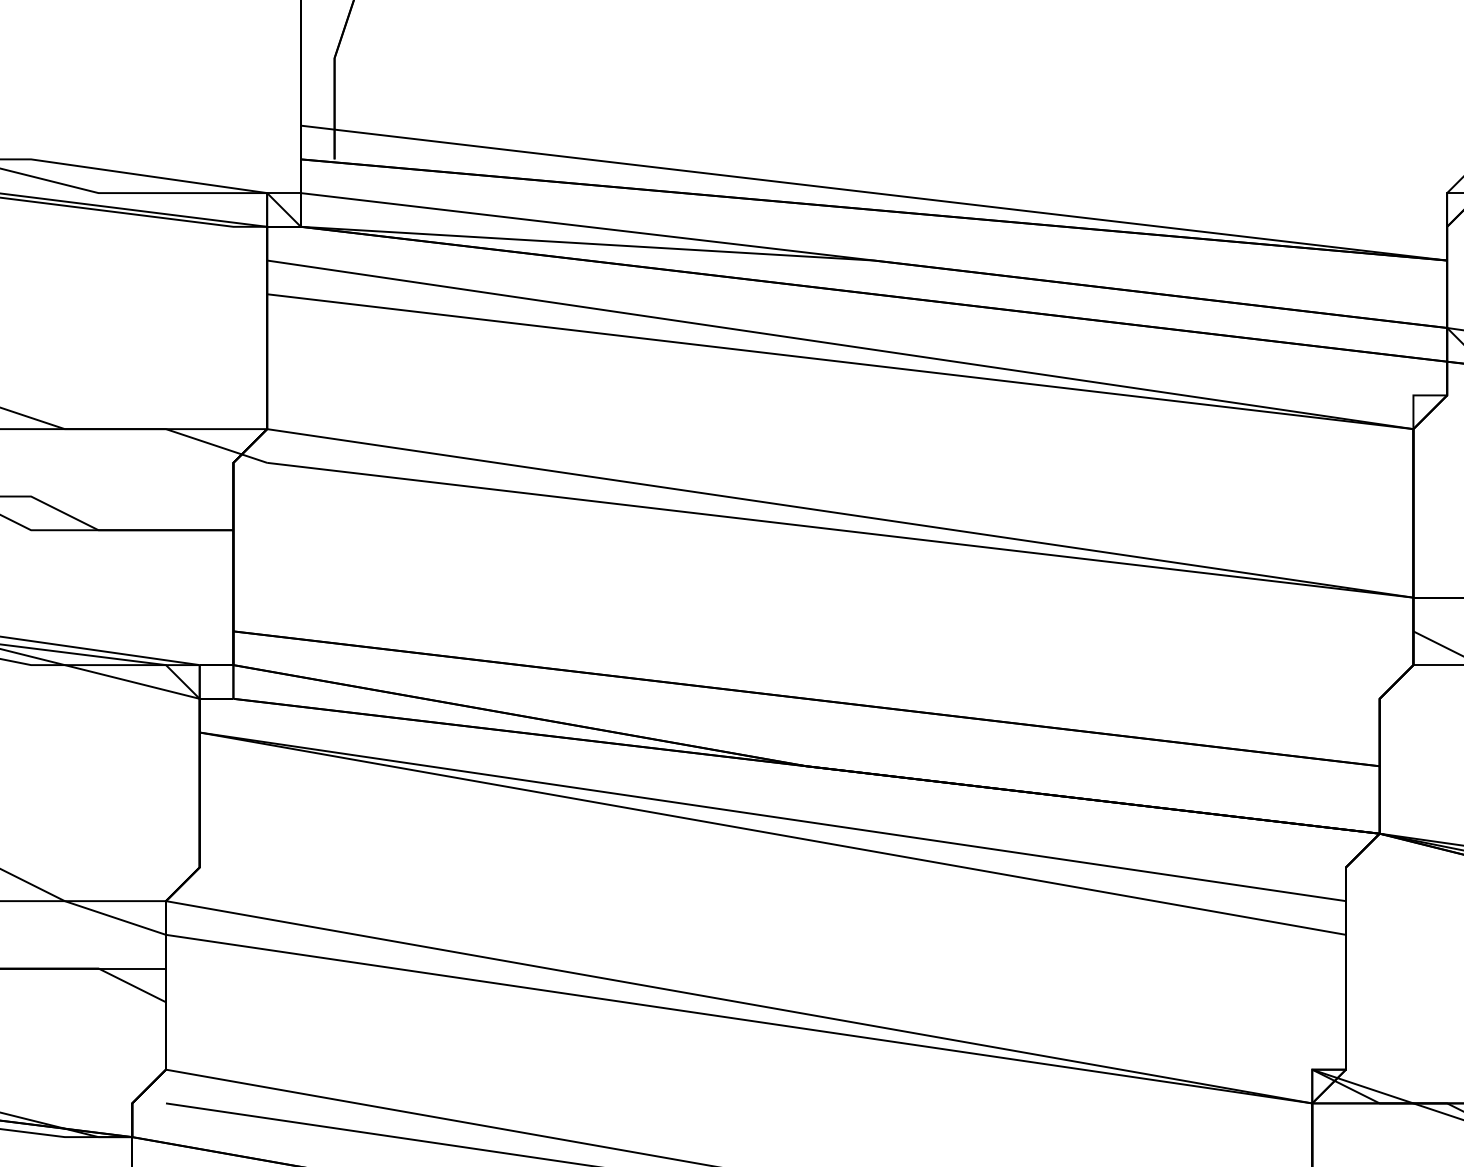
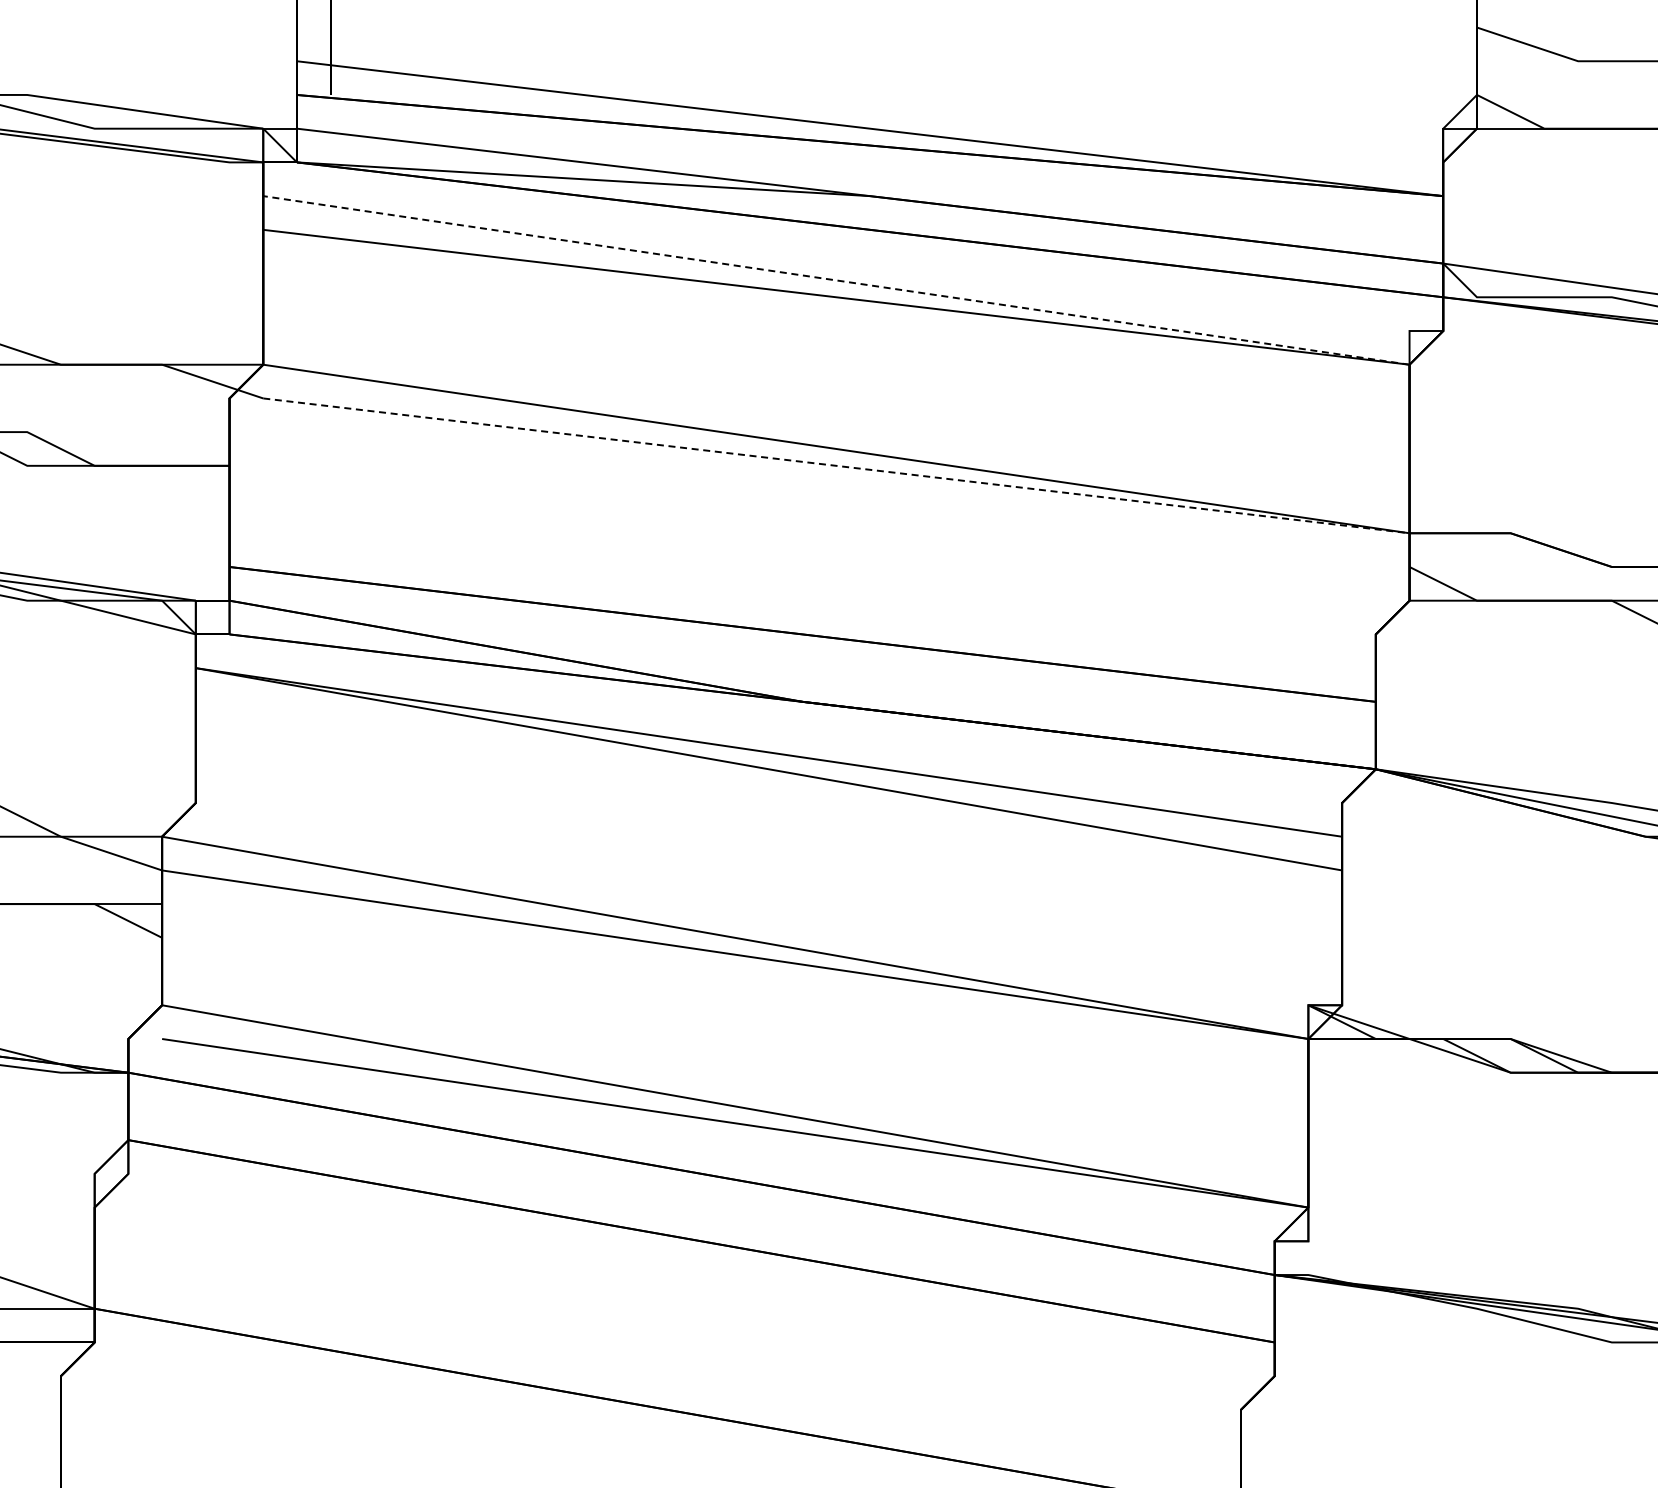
line: (839, 344) -> (835, 280), solid -> dashed
line: (840, 529) -> (836, 465), solid -> dashed

